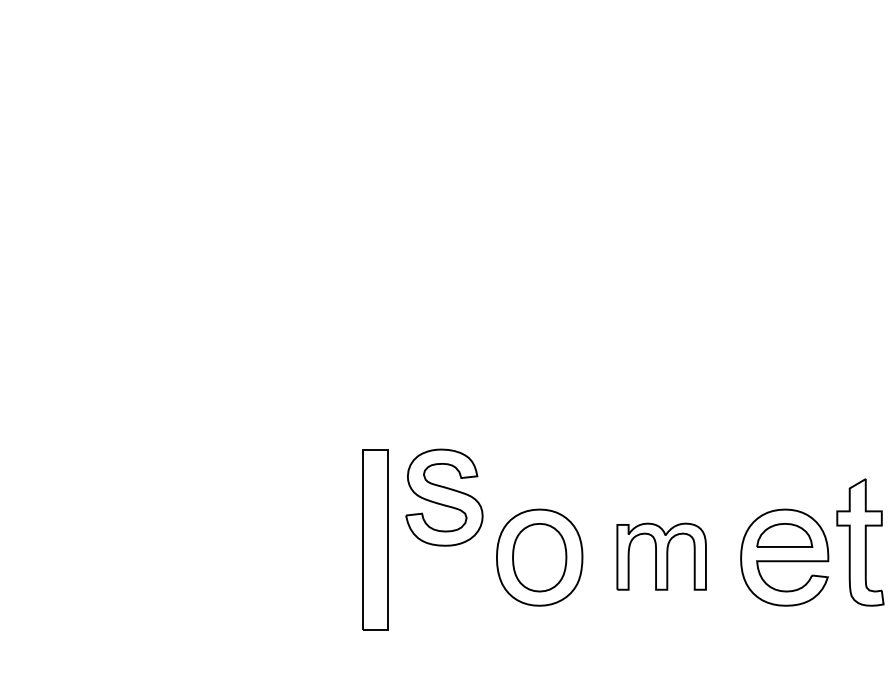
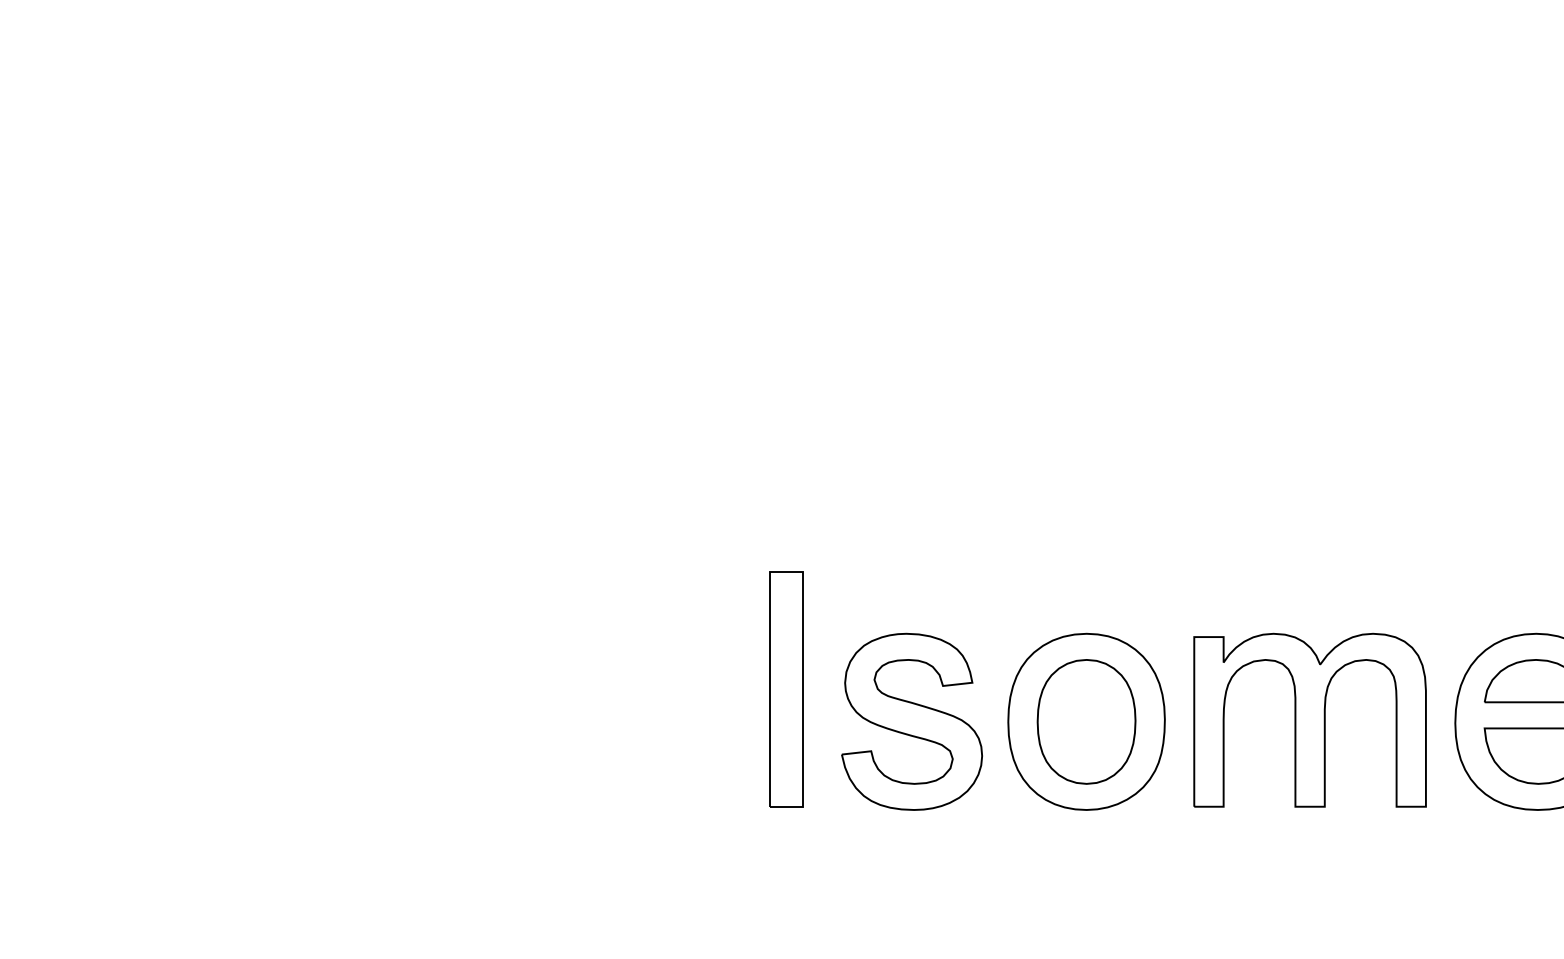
part: (444, 497) -> (912, 721), moved
part: (375, 539) -> (785, 688), size x0.71
part: (661, 556) -> (1309, 719), size x1.43

